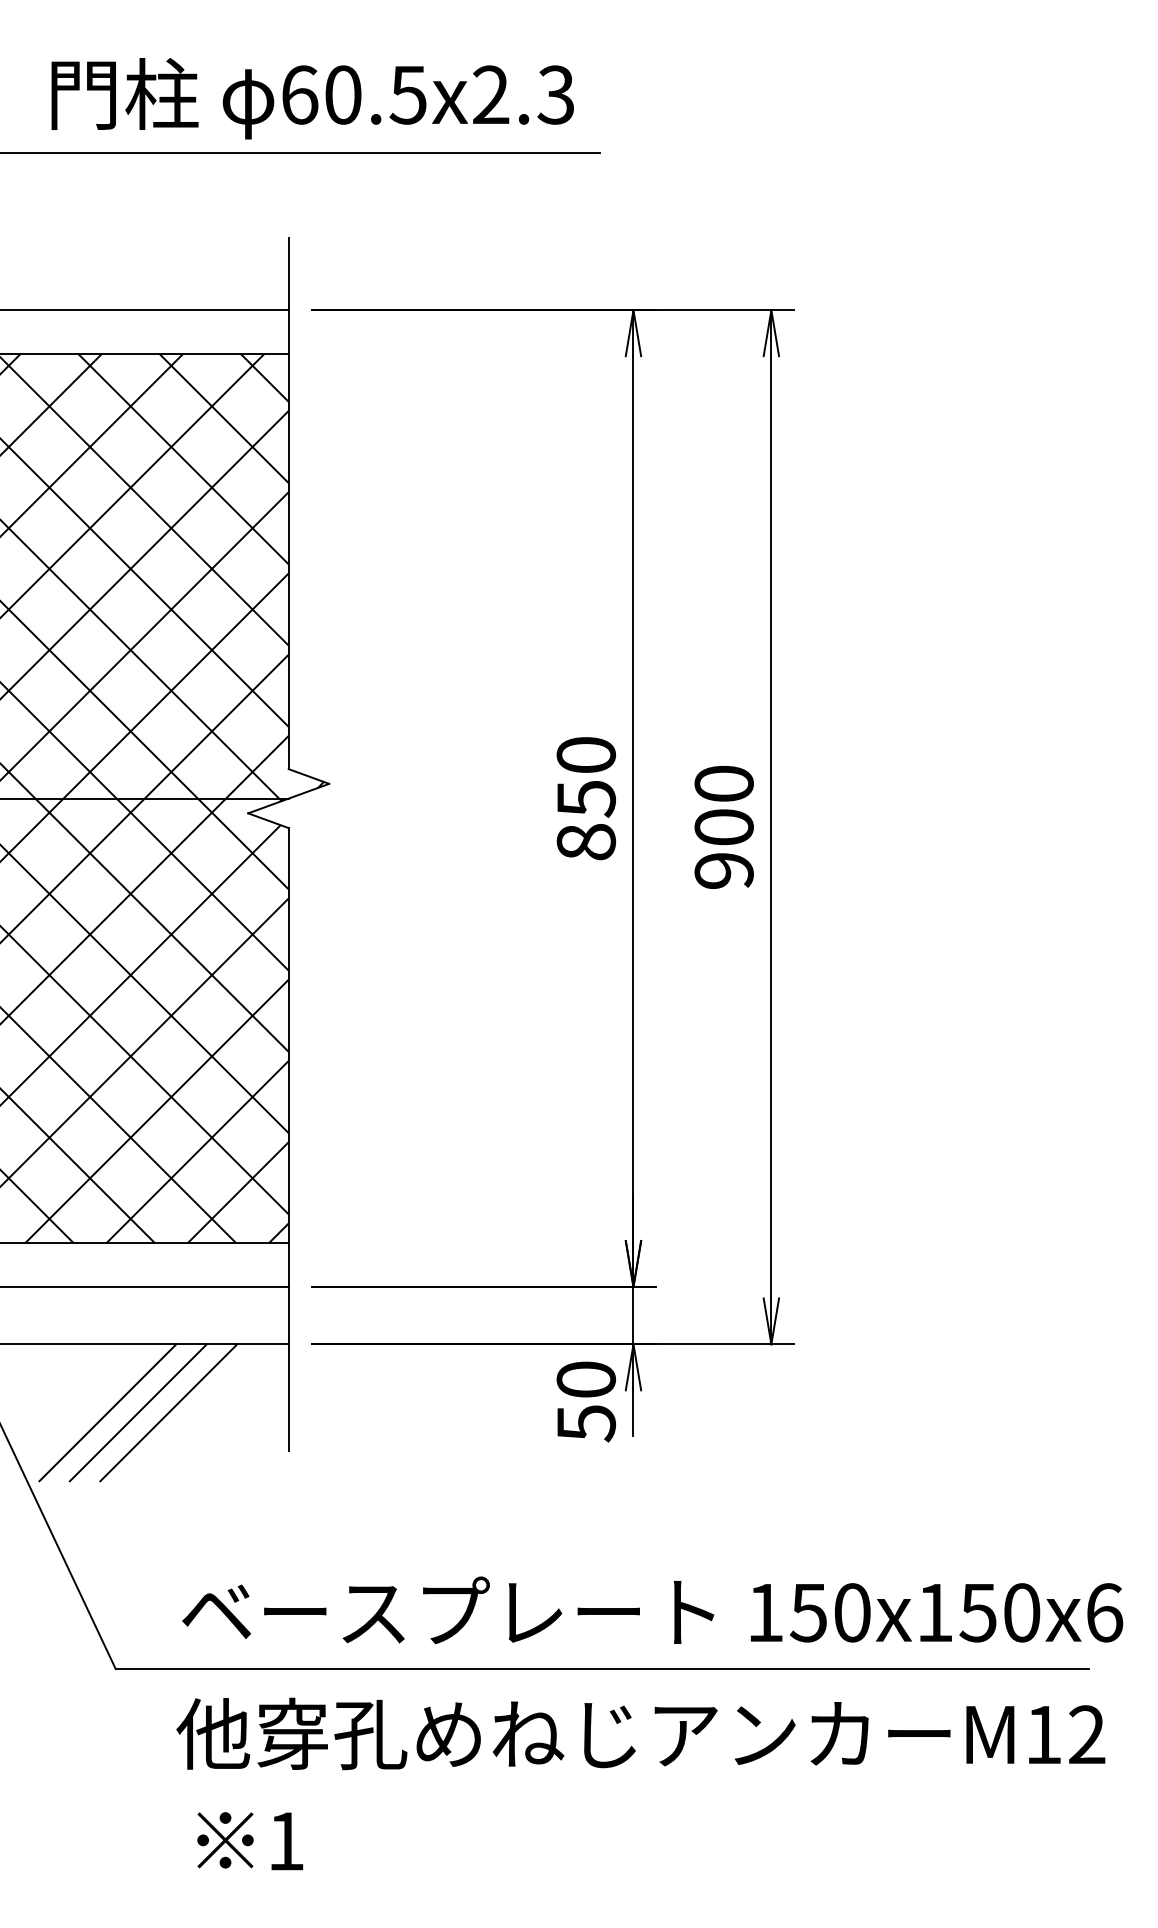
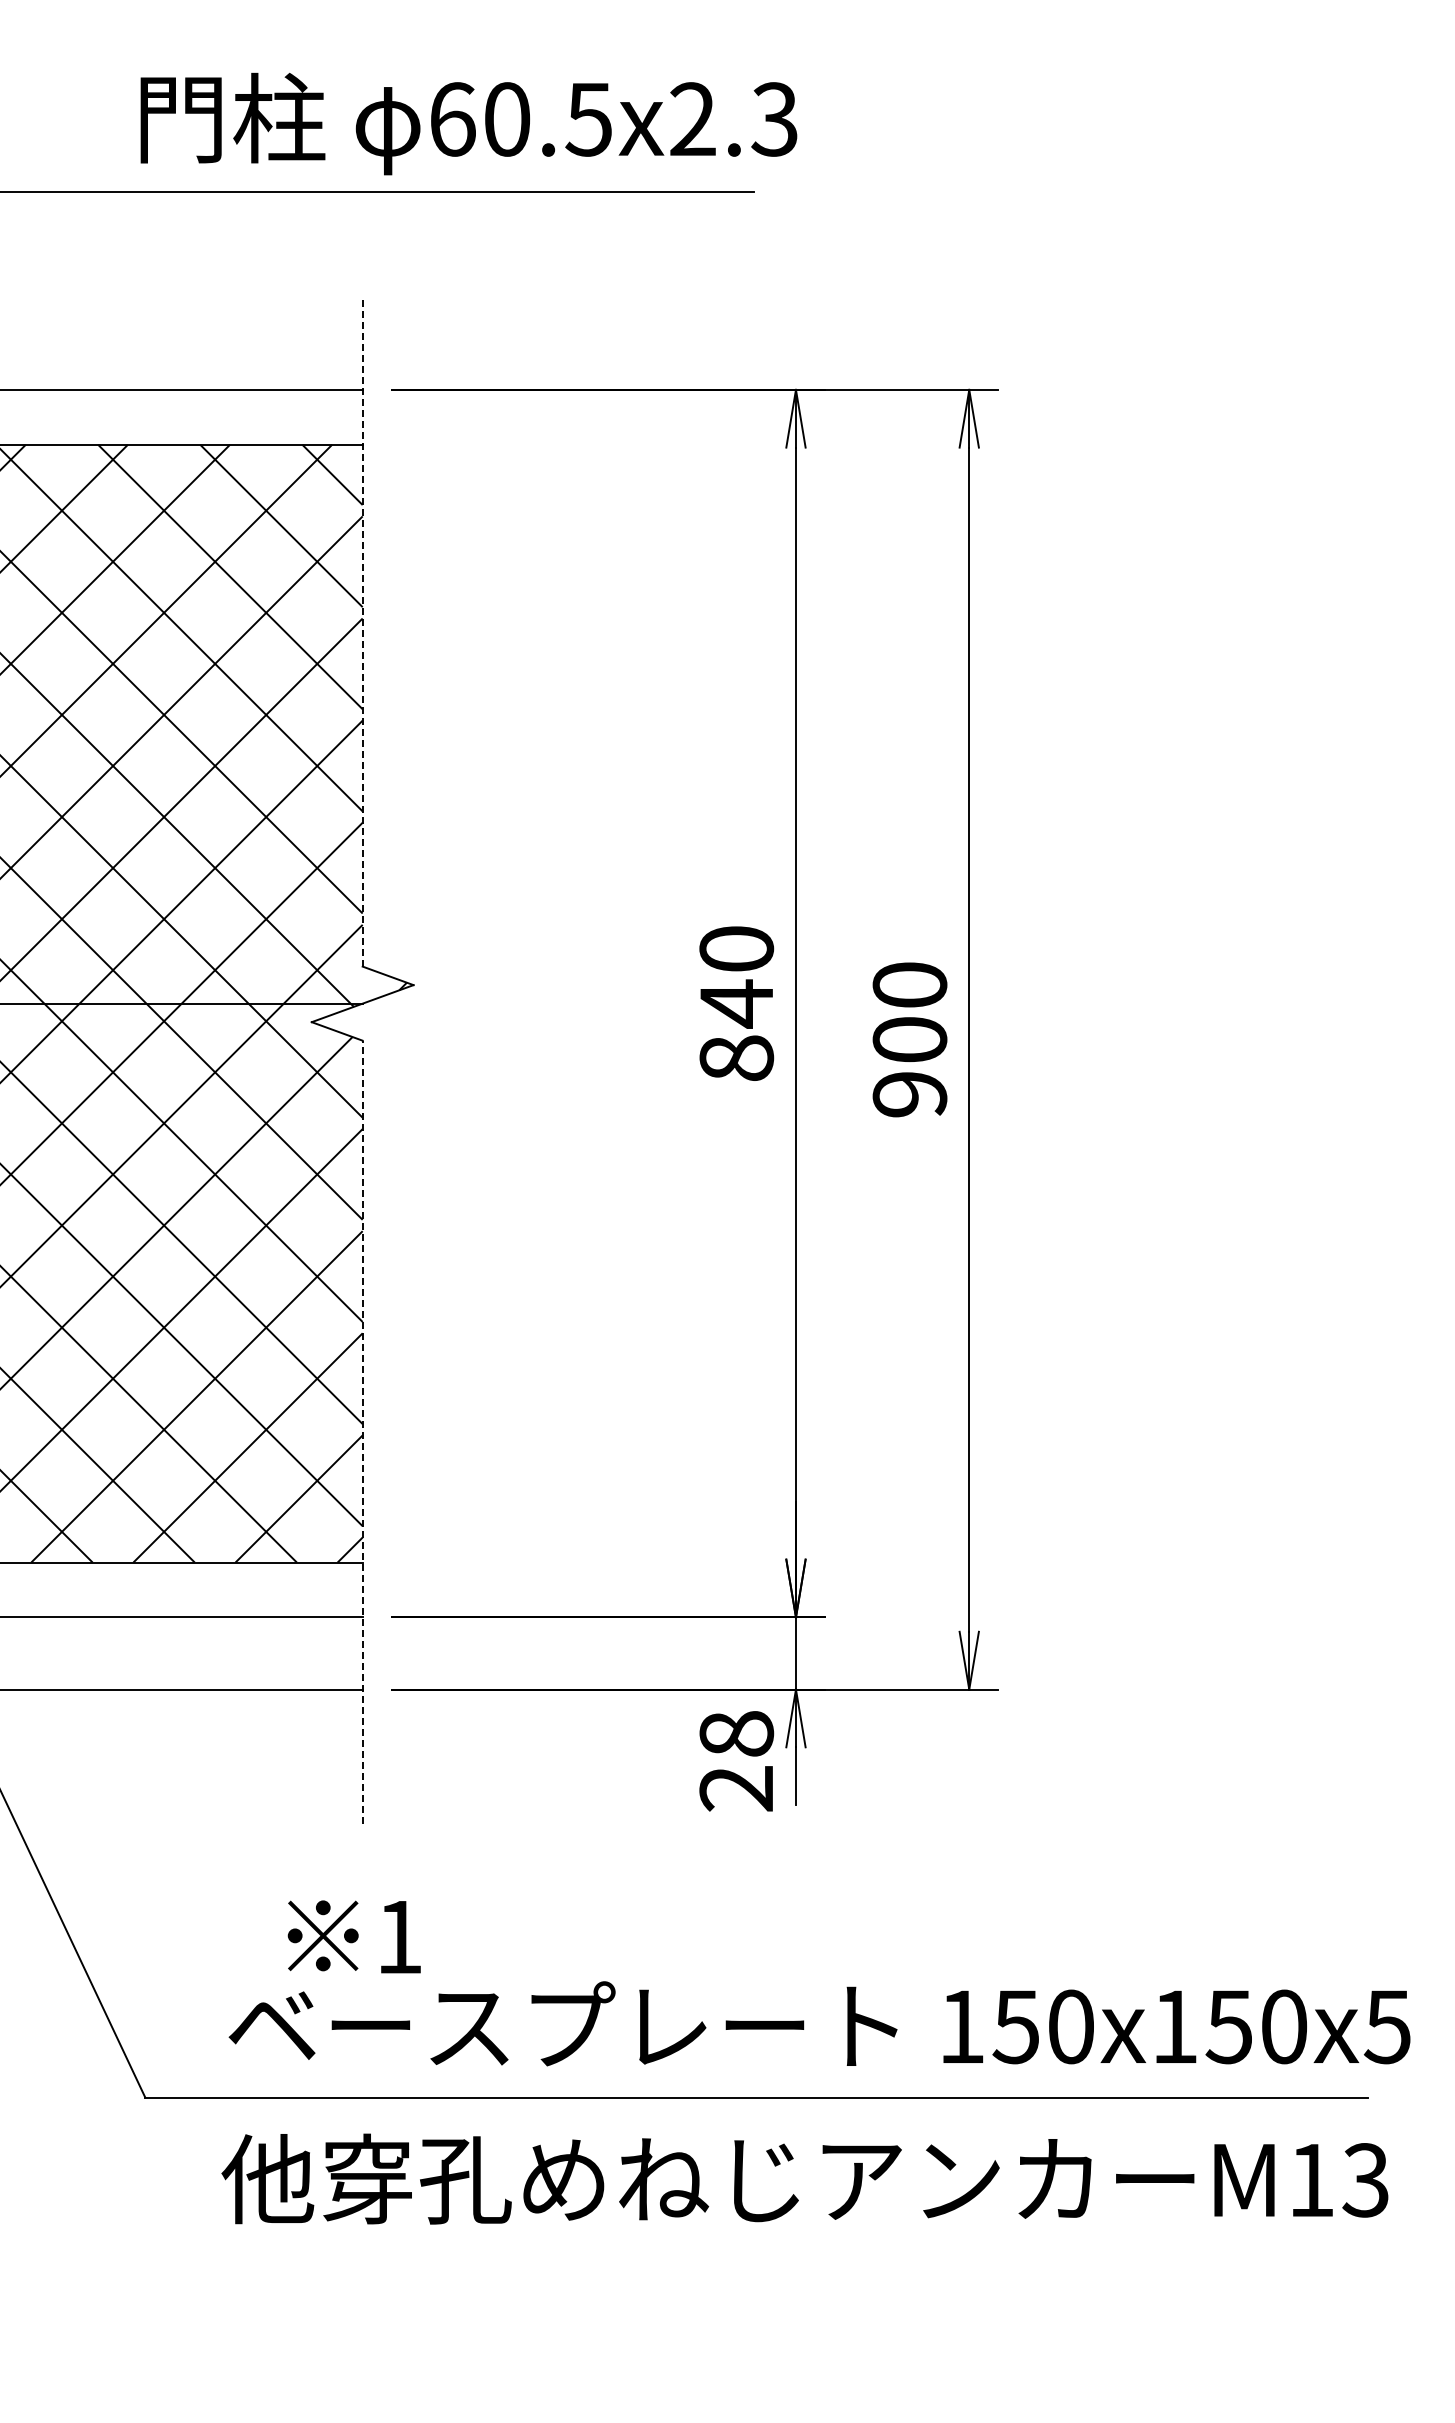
text: (312, 98) -> (468, 123), moved
line: (288, 503) -> (362, 632), solid -> dashed
text: (586, 798) -> (737, 1003), 850 -> 840
line: (288, 1139) -> (362, 1432), solid -> dashed
text: (586, 1401) -> (736, 1761), 50 -> 28
line: (107, 1412) -> (135, 1775), removed
line: (138, 1412) -> (173, 1775), removed
line: (168, 1412) -> (211, 1775), removed
text: (1104, 1612) -> (1387, 2026), 150x150x6 -> 150x150x5
text: (1086, 1735) -> (1365, 2180), M12 -> M13
text: (249, 1840) -> (353, 1936), moved

